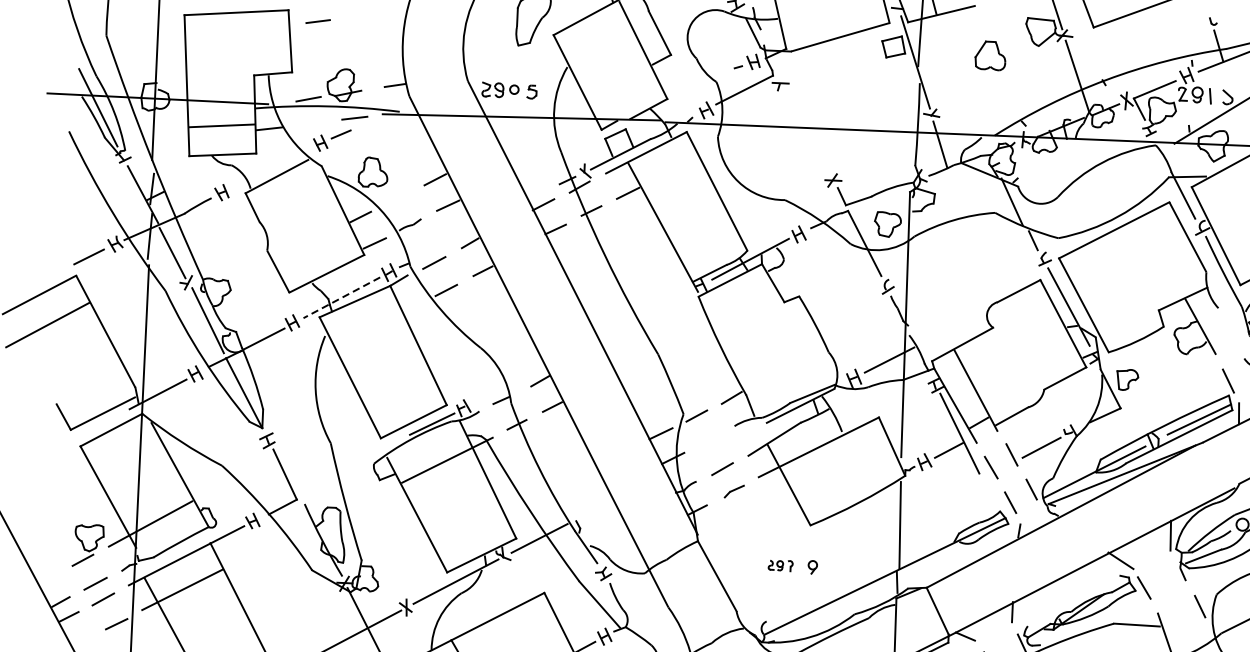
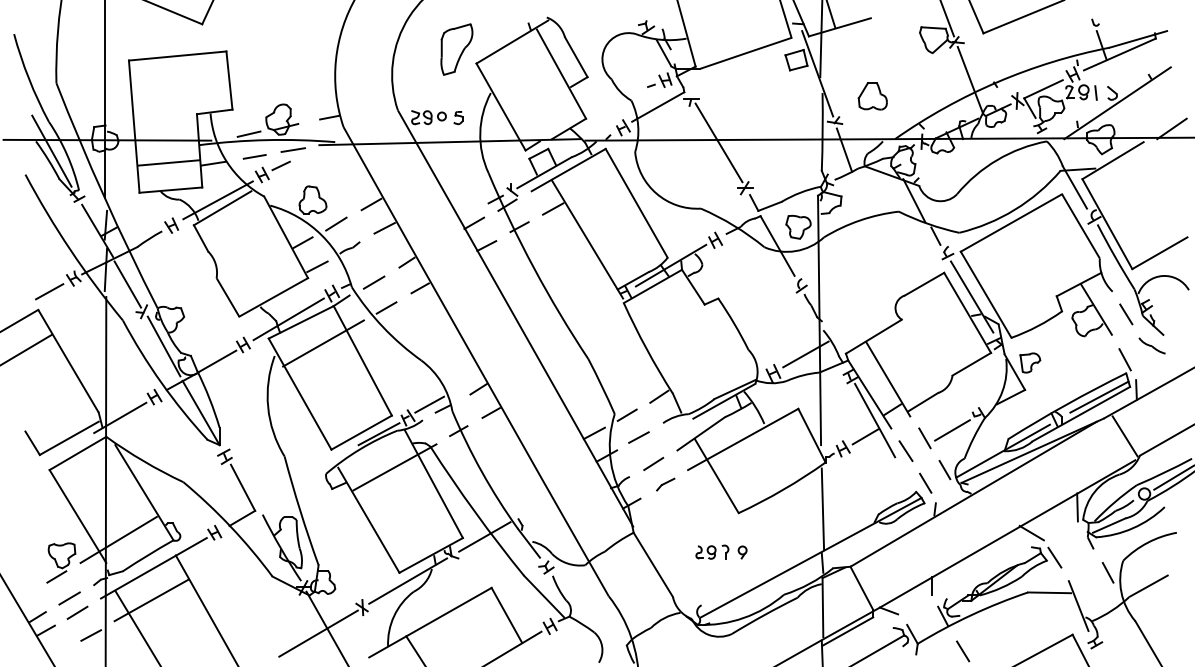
line: (317, 21) -> (254, 156), moved
part: (990, 55) -> (872, 96), moved
line: (806, 130) -> (718, 142), added
line: (271, 168) -> (217, 200), added
line: (397, 198) -> (336, 223), added
line: (341, 297) -> (288, 319), dashed -> solid
line: (377, 325) -> (323, 343), added
line: (1232, 333) -> (1126, 314), added
line: (487, 395) -> (429, 404), added
line: (707, 440) -> (638, 437), added
line: (1224, 462) -> (1124, 436), added
part: (780, 564) -> (712, 551), size x1.43

